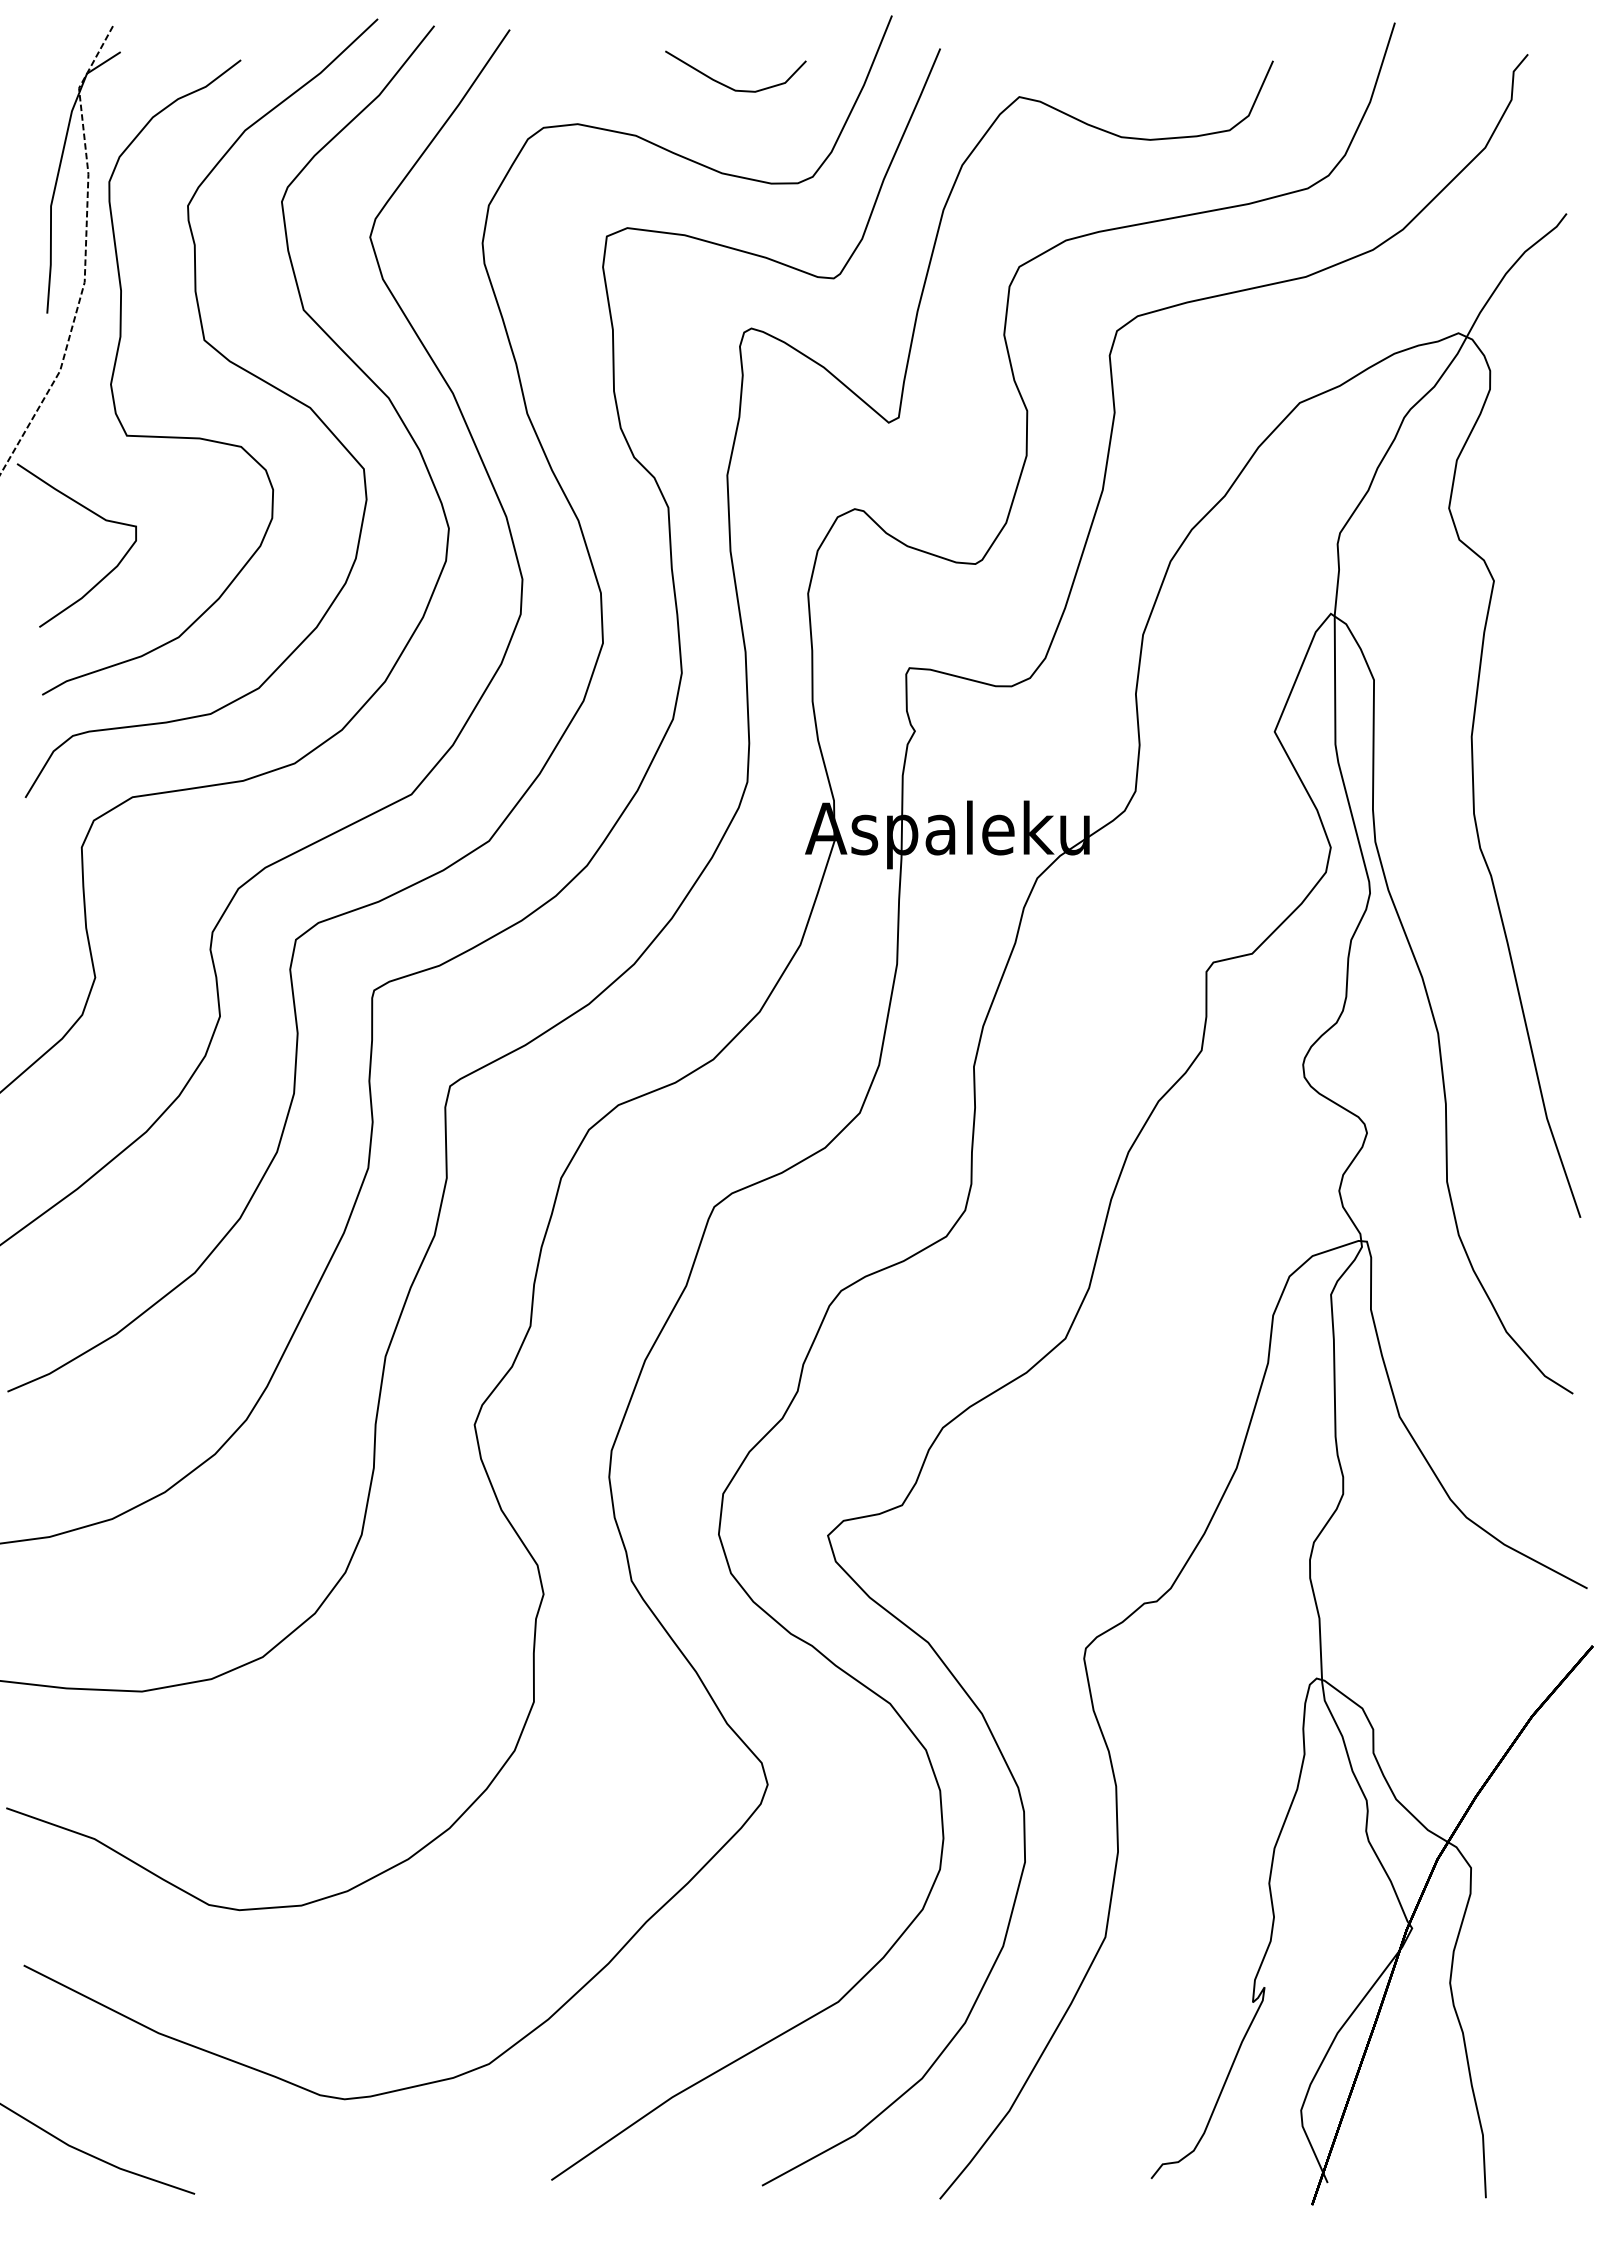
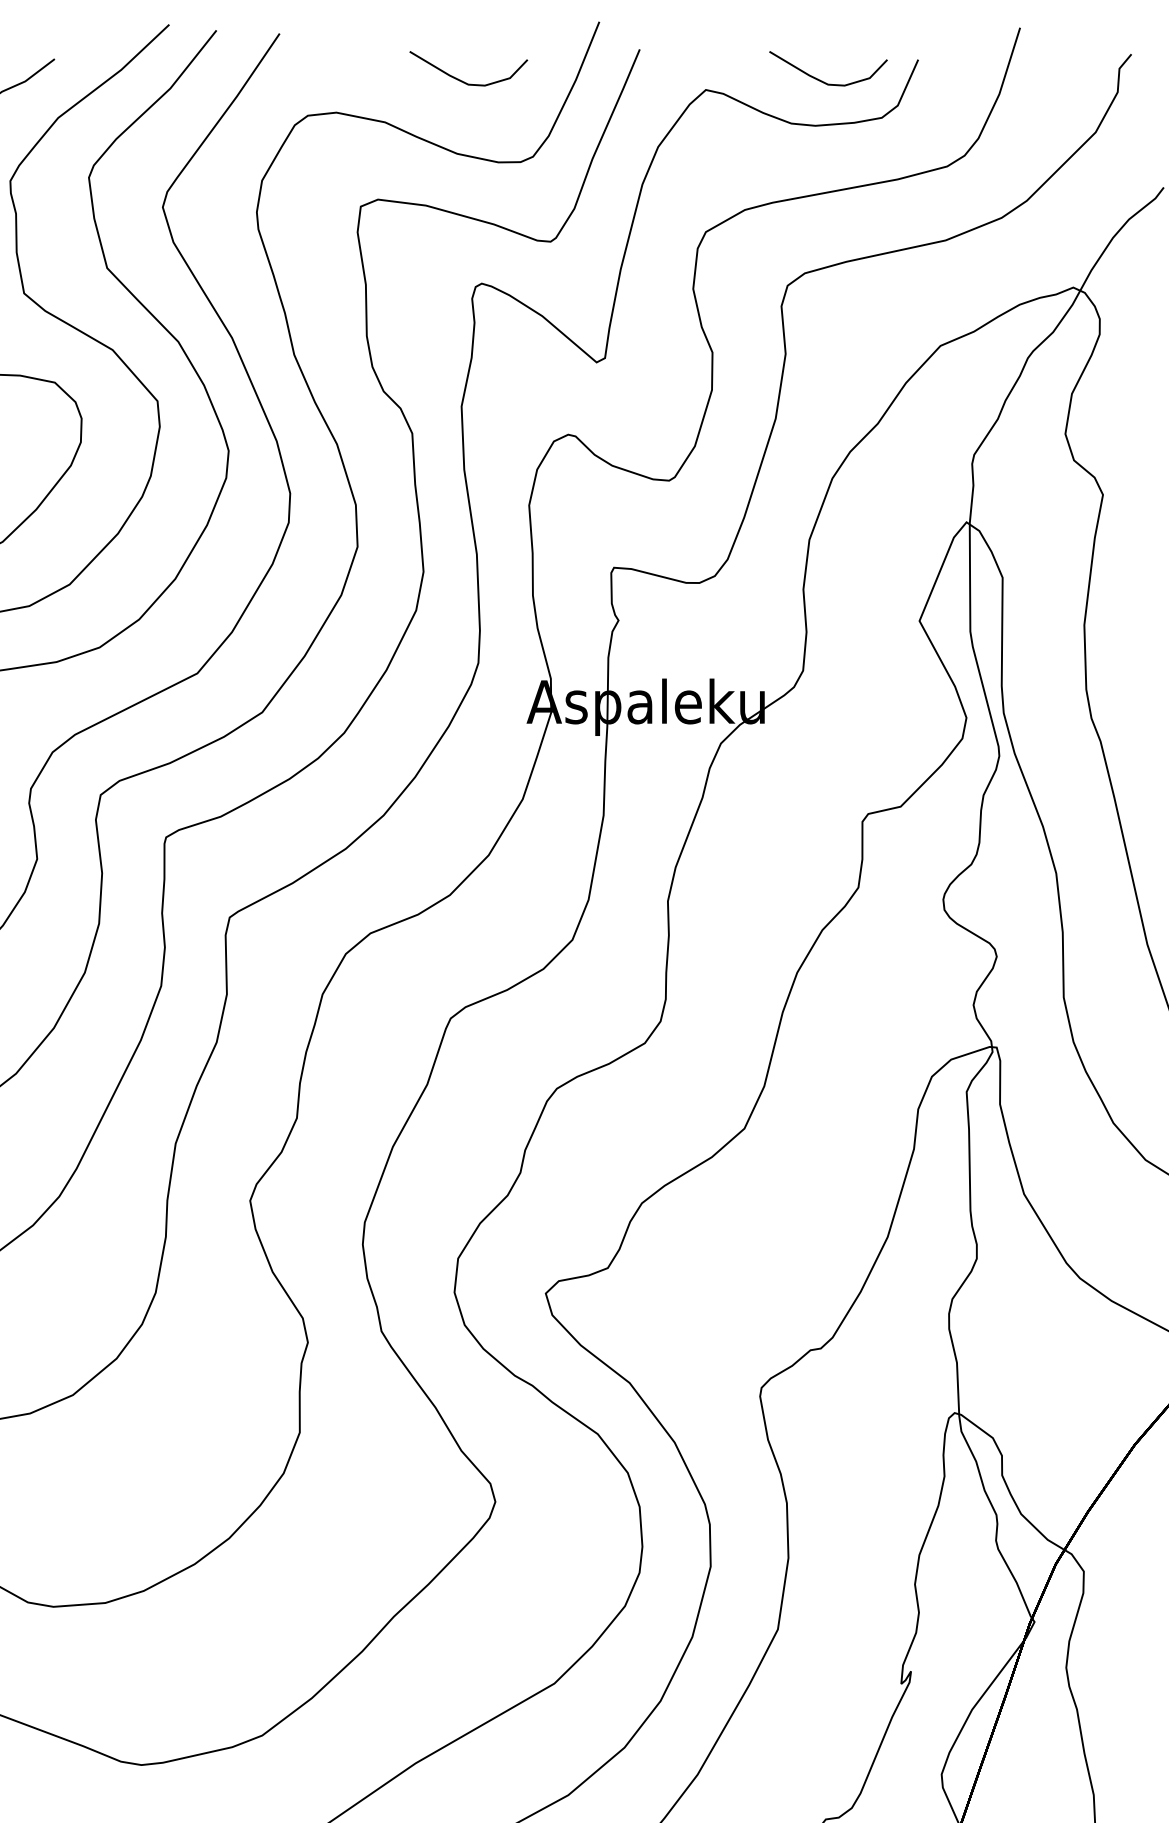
curve: (1157, 85) -> (821, 80), added

